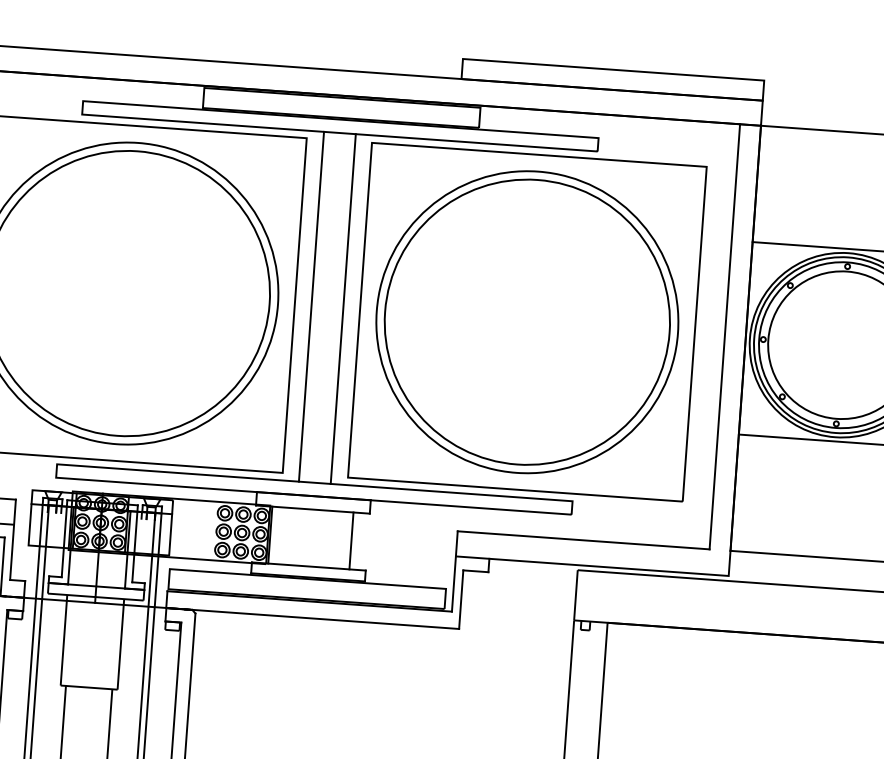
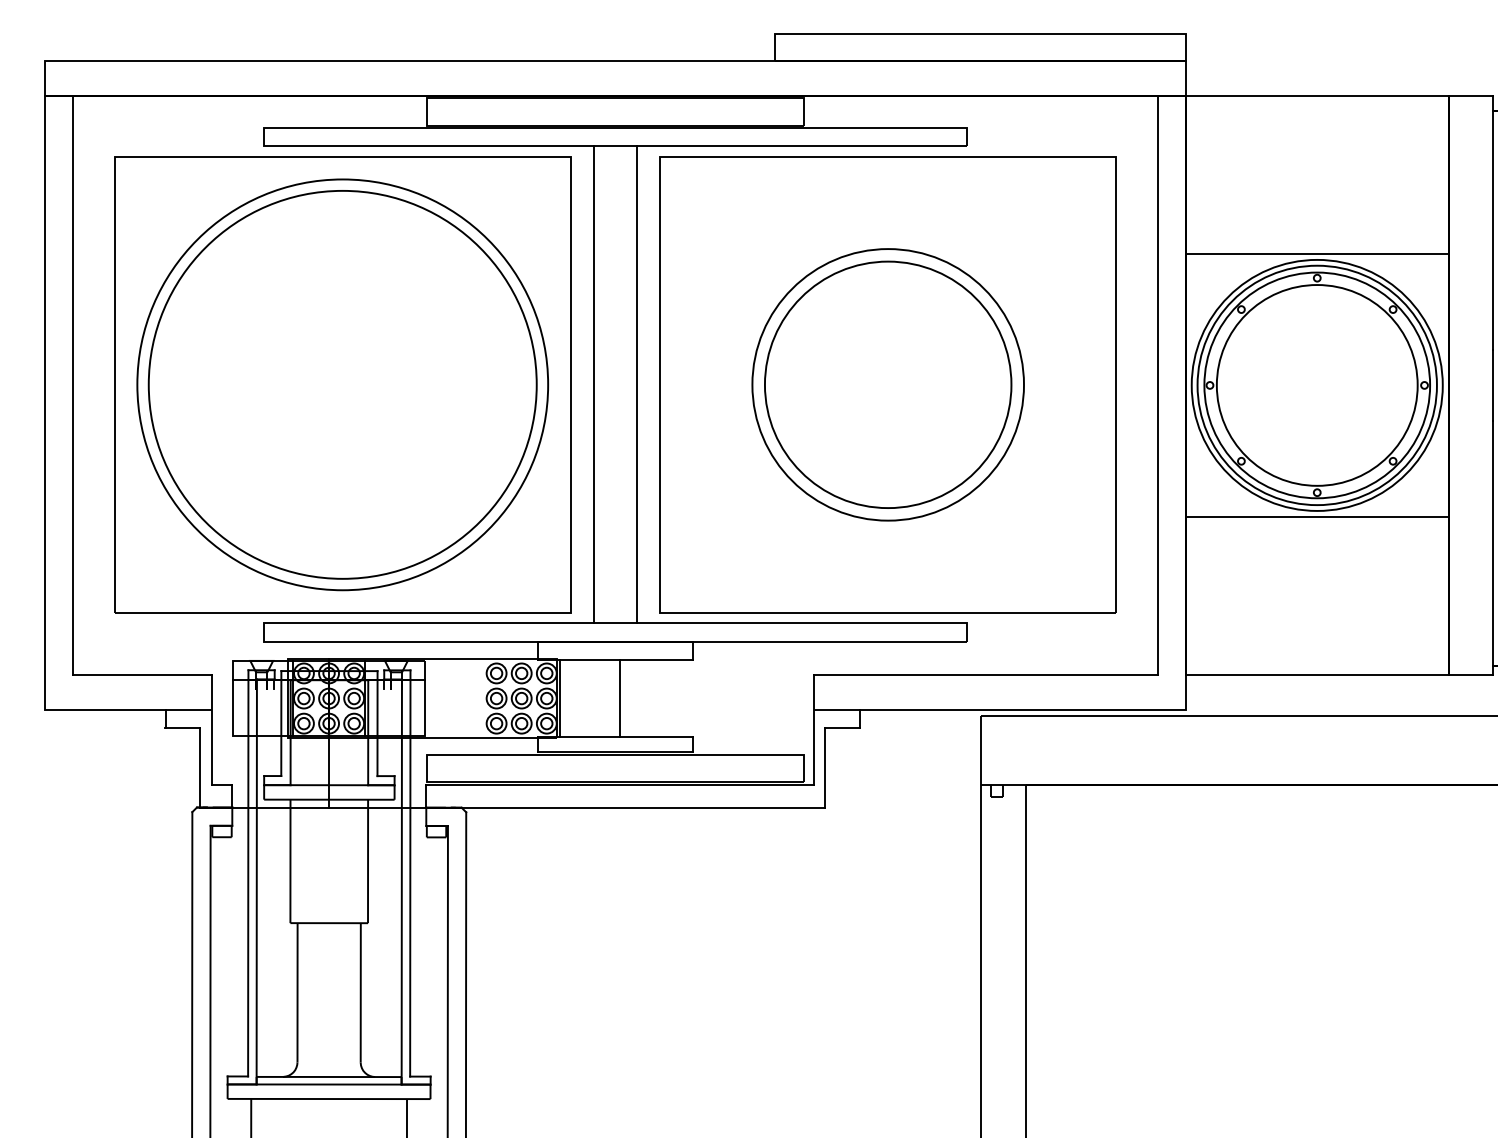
circle: (526, 321) -> (887, 384), size x0.6
circle: (527, 321) -> (888, 384), size x0.7
line: (351, 540) -> (619, 698), moved

